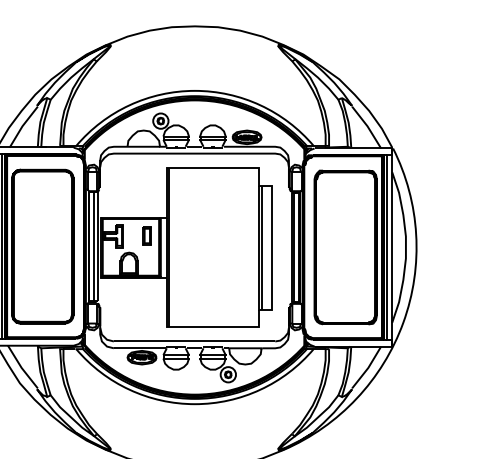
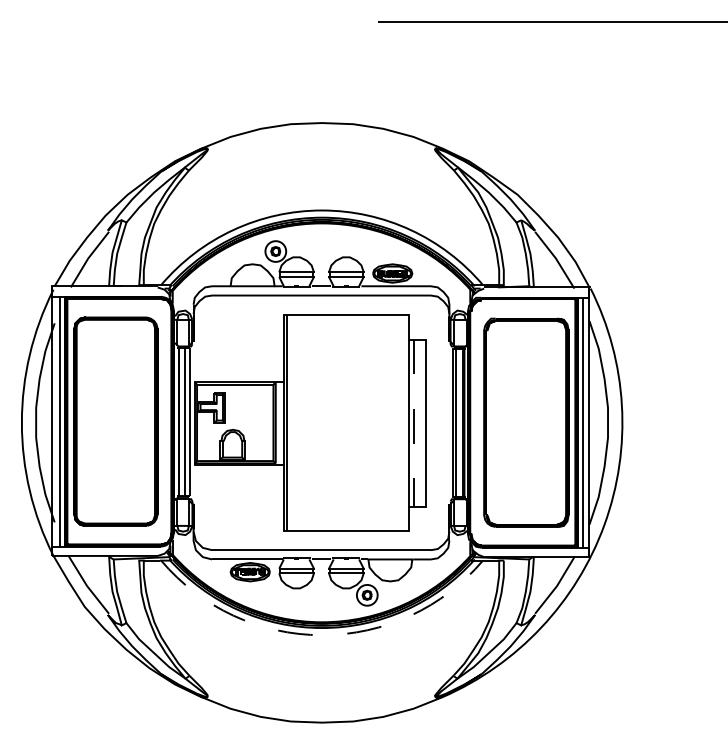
part: (146, 235) -> (256, 406), removed
line: (262, 248) -> (413, 423), solid -> dashed
arc: (195, 404) -> (322, 635), solid -> dashed

